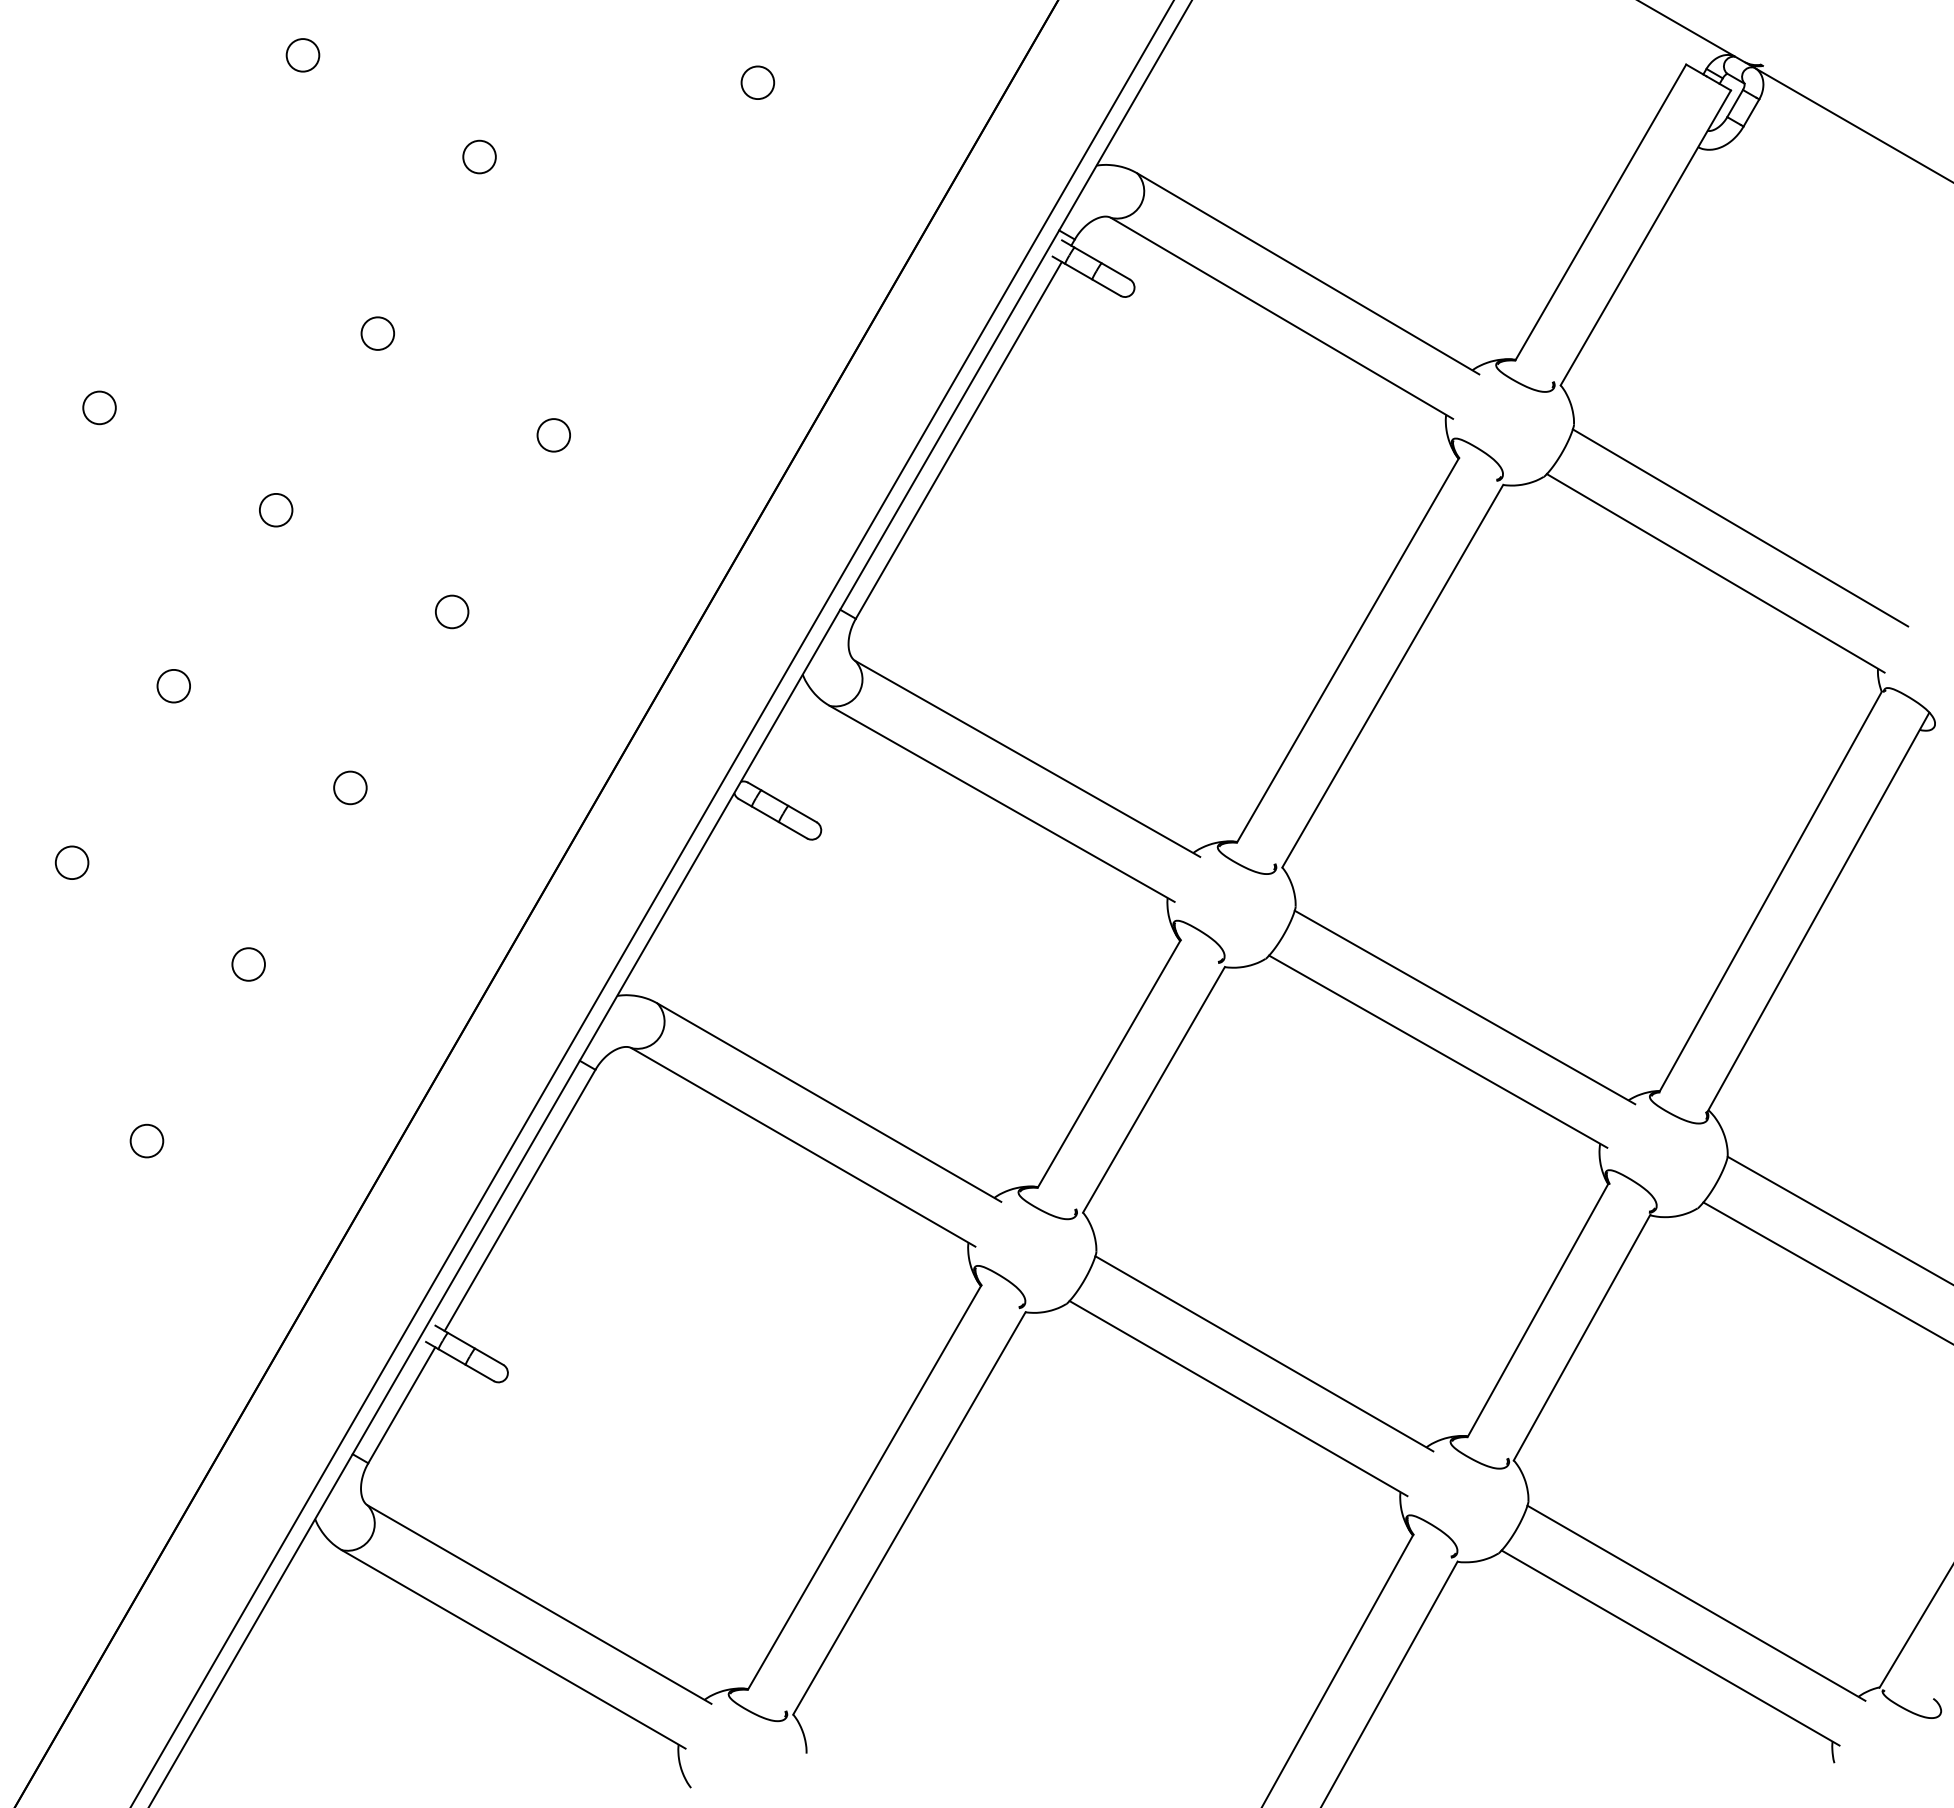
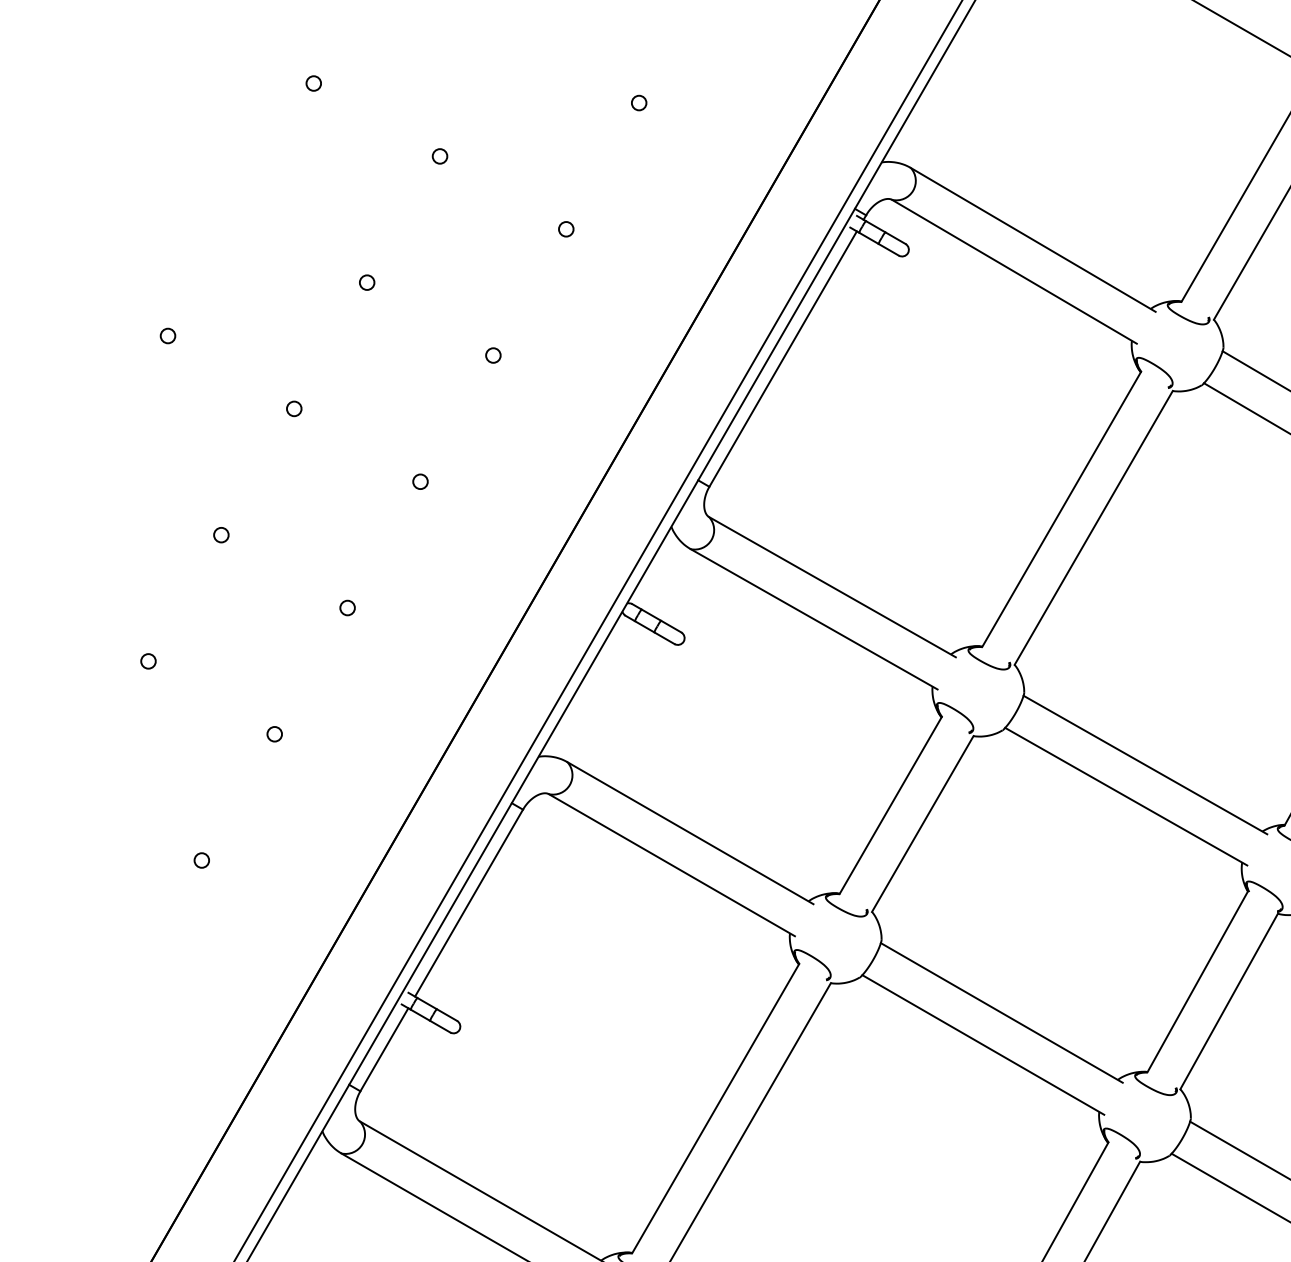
circle: (303, 55) -> (314, 83), size x0.62
circle: (757, 82) -> (639, 102), size x0.62
circle: (479, 157) -> (440, 156), size x0.62
circle: (655, 259) -> (565, 229), added
circle: (377, 333) -> (366, 282), size x0.62
circle: (99, 408) -> (168, 336), size x0.62
circle: (554, 435) -> (493, 355), size x0.62
circle: (275, 509) -> (293, 408), size x0.62
circle: (452, 611) -> (420, 481), size x0.62
circle: (174, 686) -> (221, 535), size x0.62
circle: (350, 788) -> (347, 608), size x0.62
circle: (72, 862) -> (148, 661), size x0.62
circle: (248, 964) -> (274, 734), size x0.62
circle: (146, 1140) -> (201, 860), size x0.62

